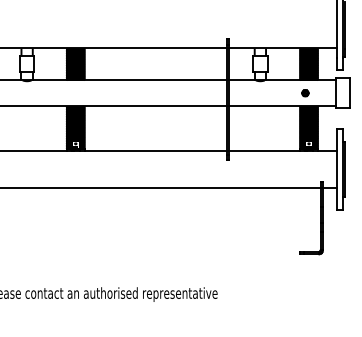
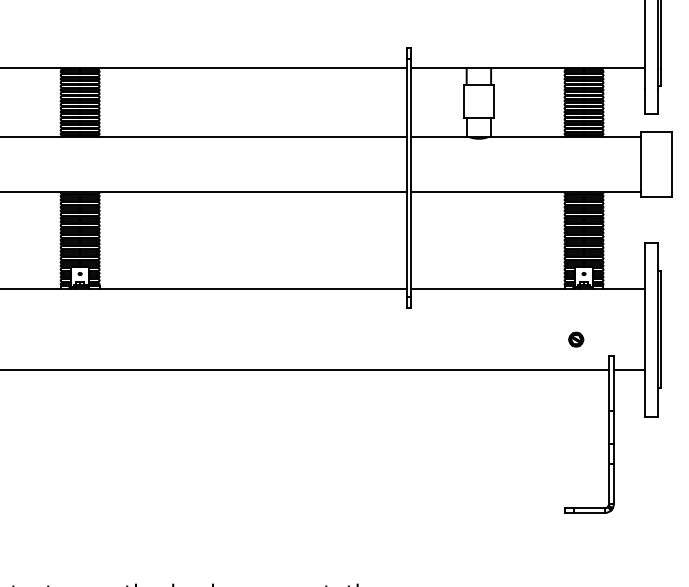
part: (305, 93) -> (576, 340), moved

